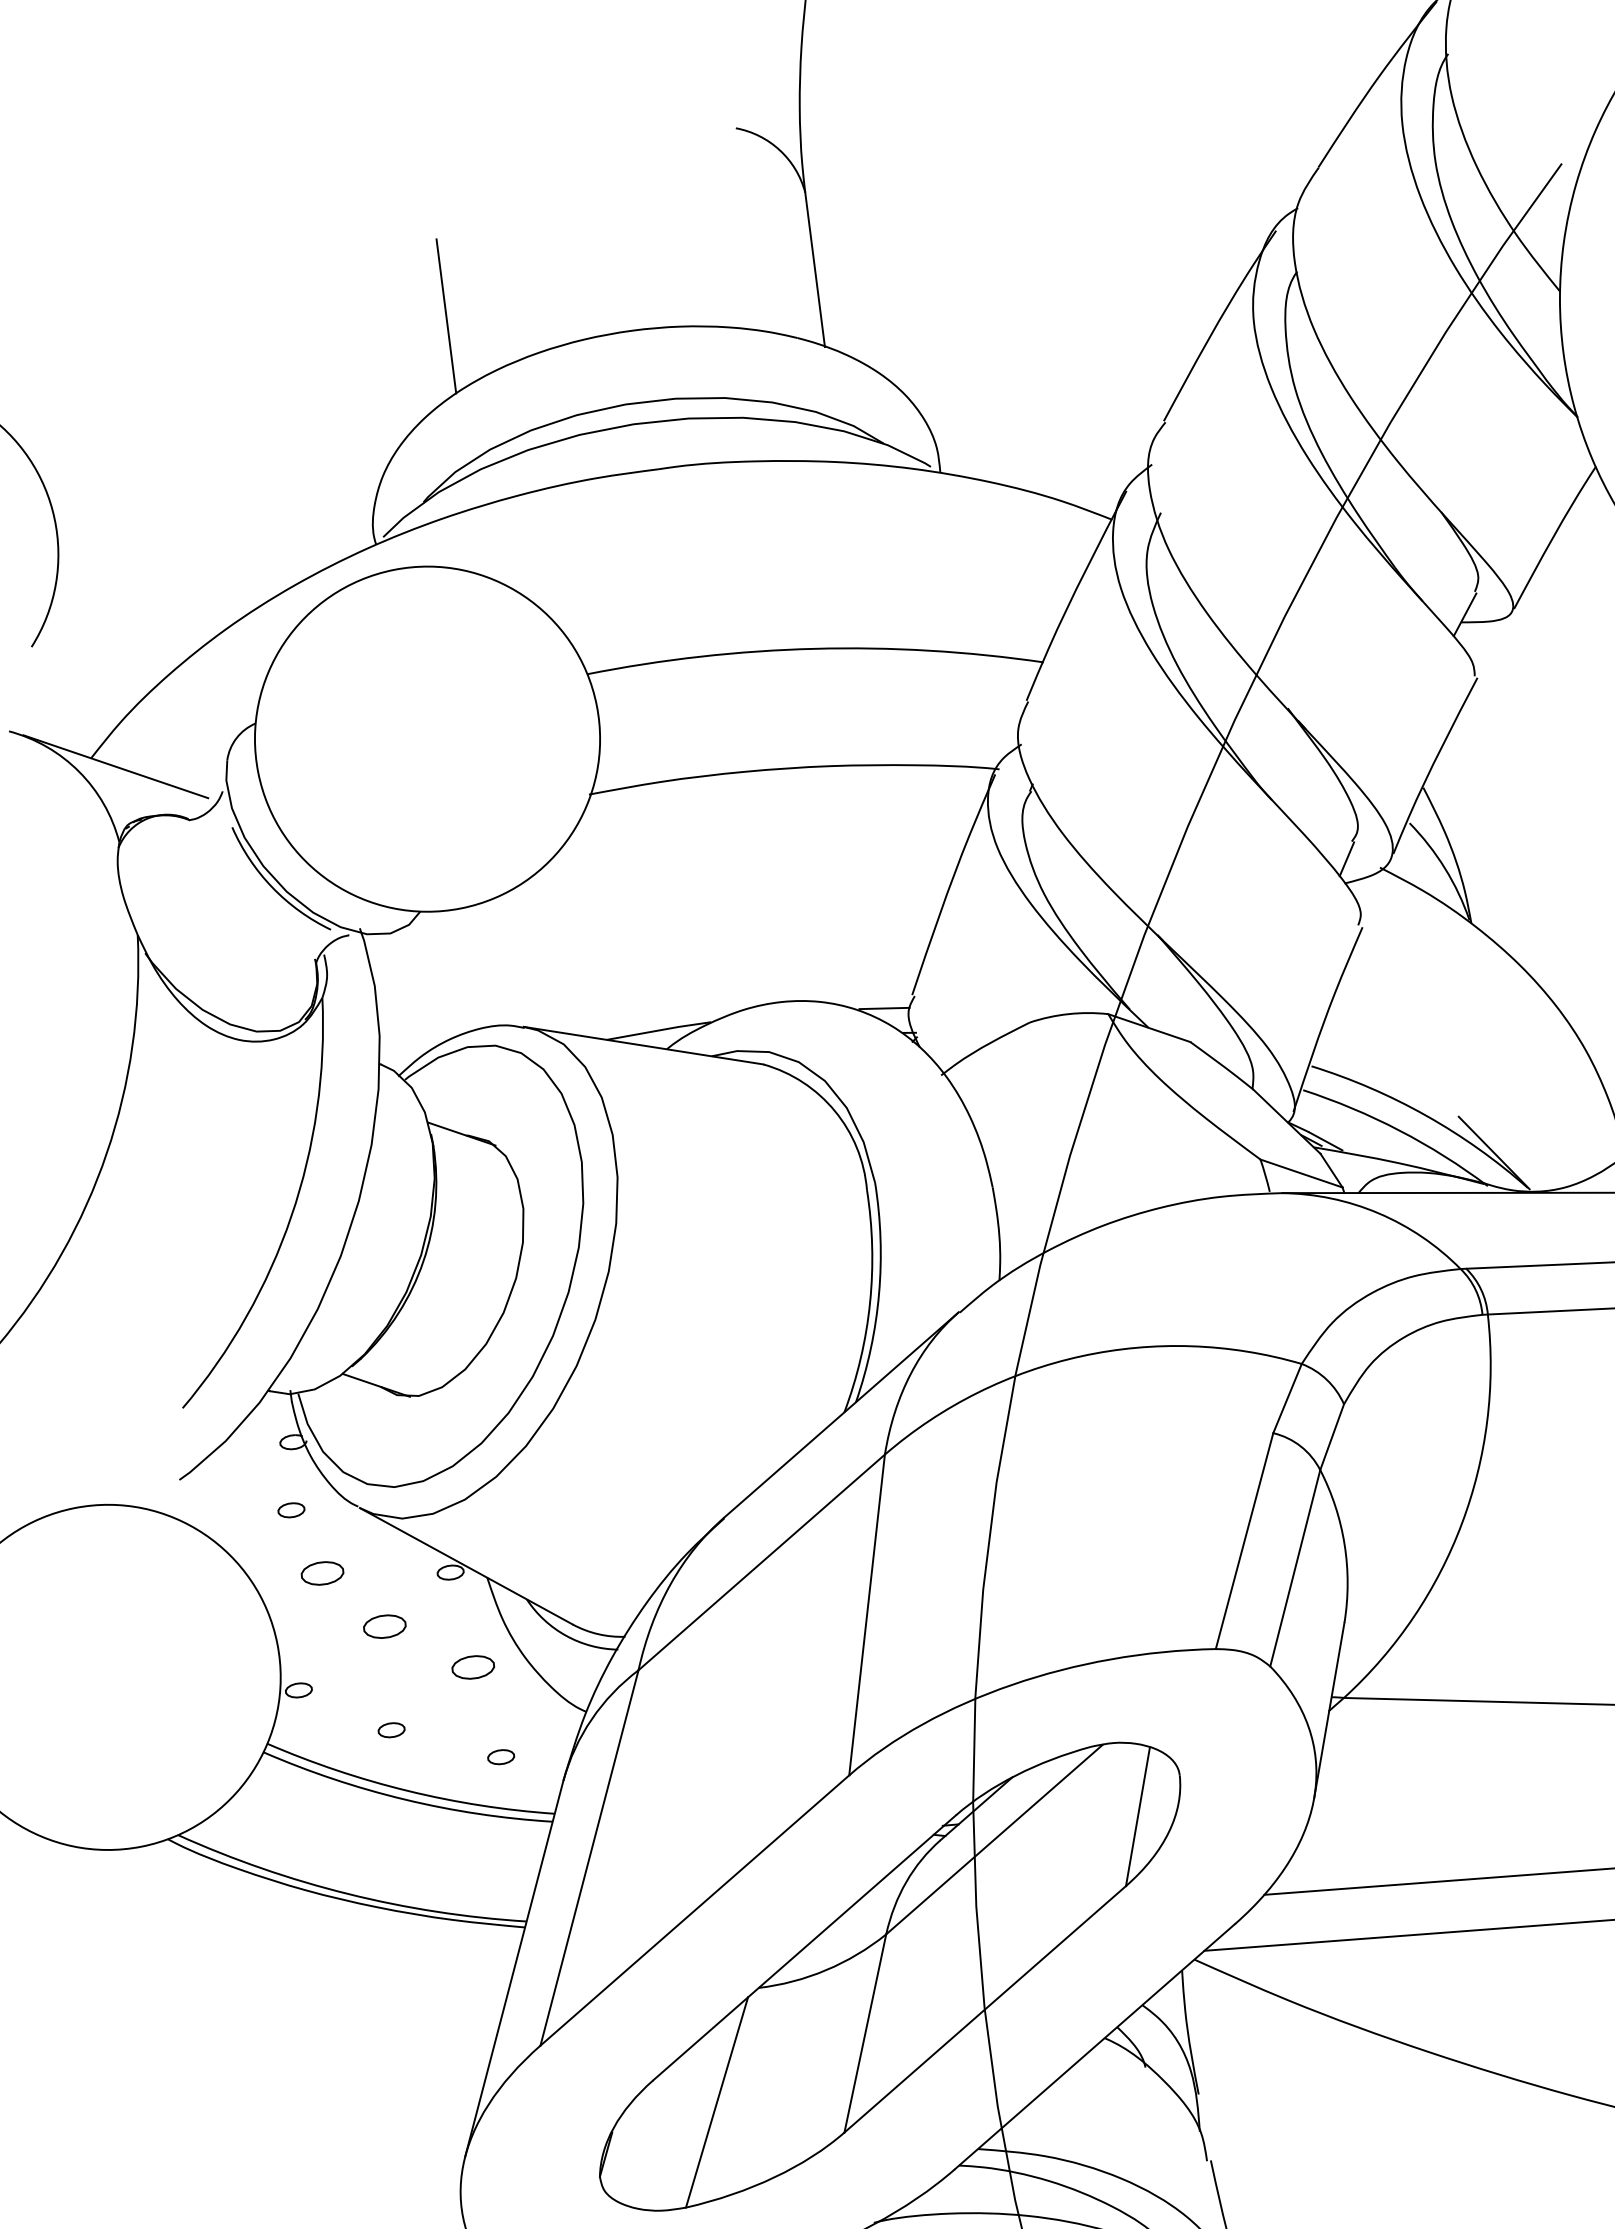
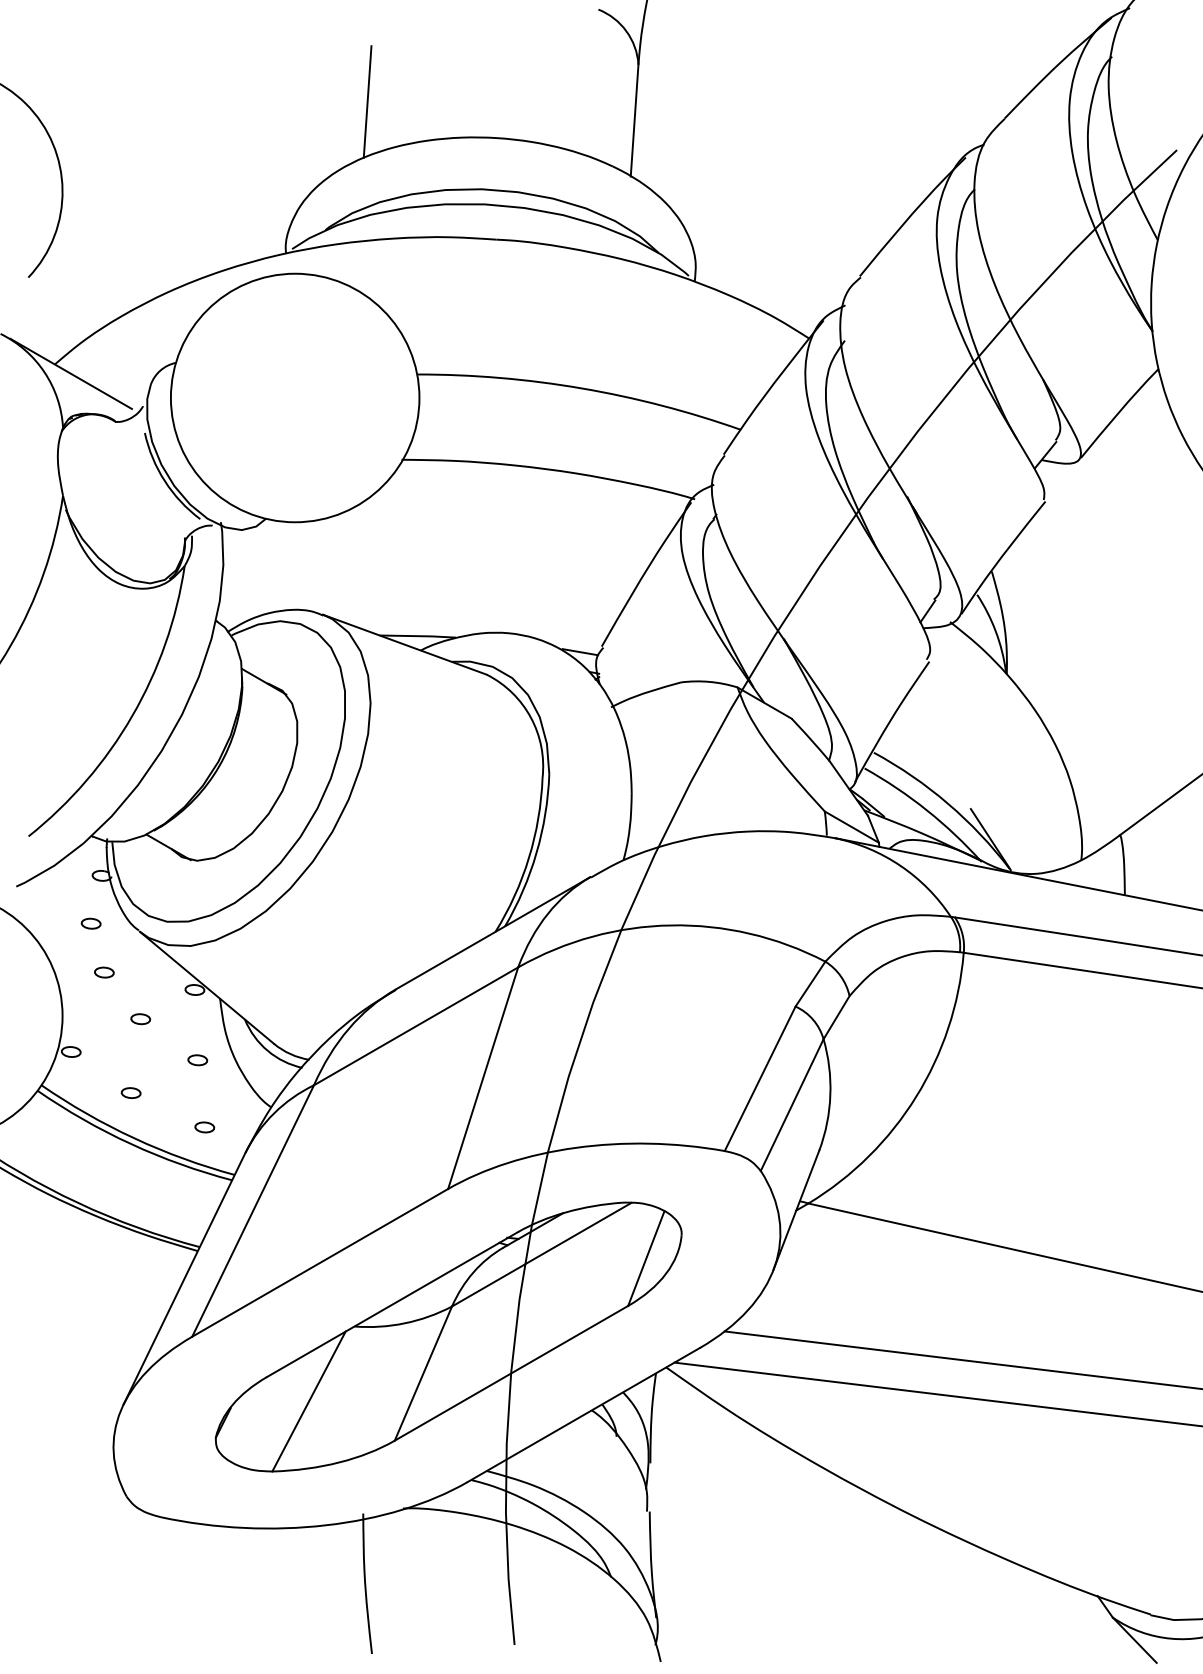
part: (322, 1573) -> (104, 972), size x0.62
part: (384, 1627) -> (140, 1019), size x0.62
part: (473, 1667) -> (197, 1060), size x0.62

